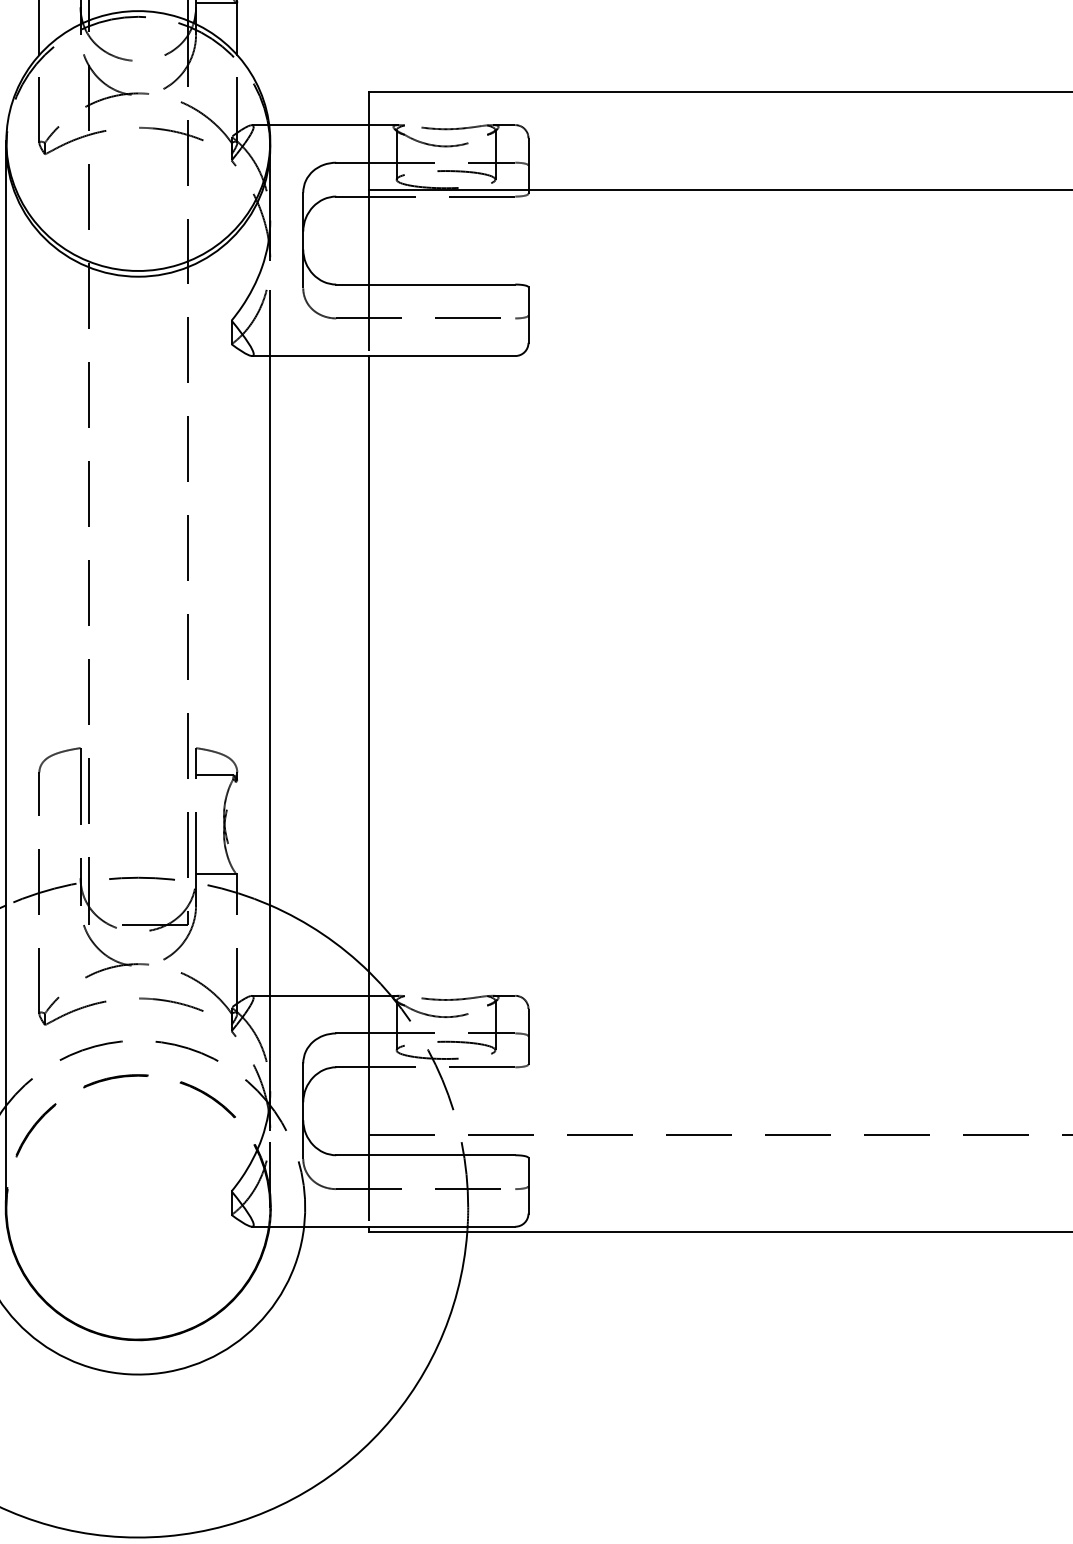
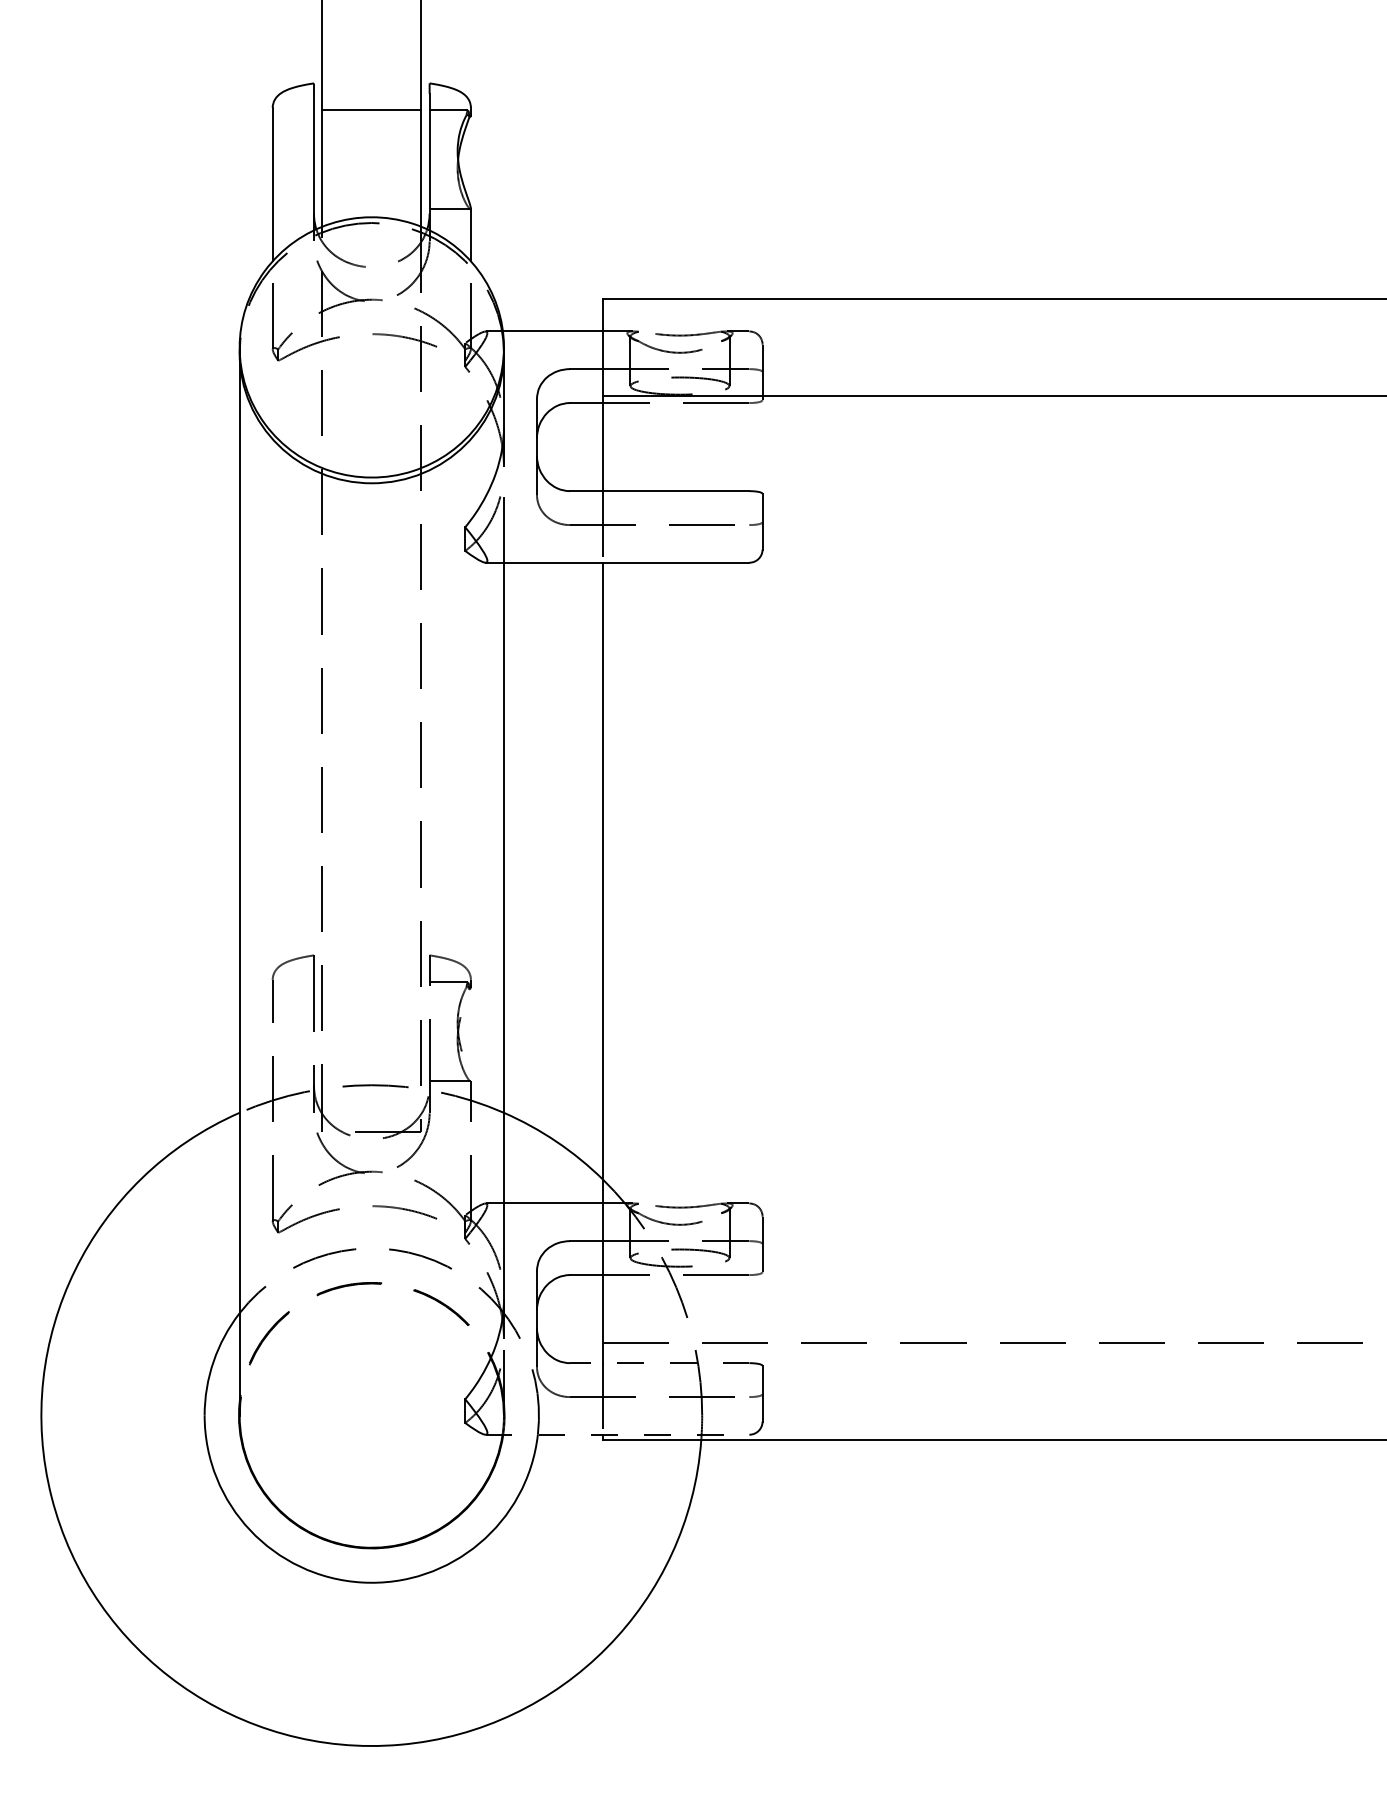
line: (425, 1155) -> (659, 1363), solid -> dashed
line: (383, 1226) -> (617, 1434), solid -> dashed

